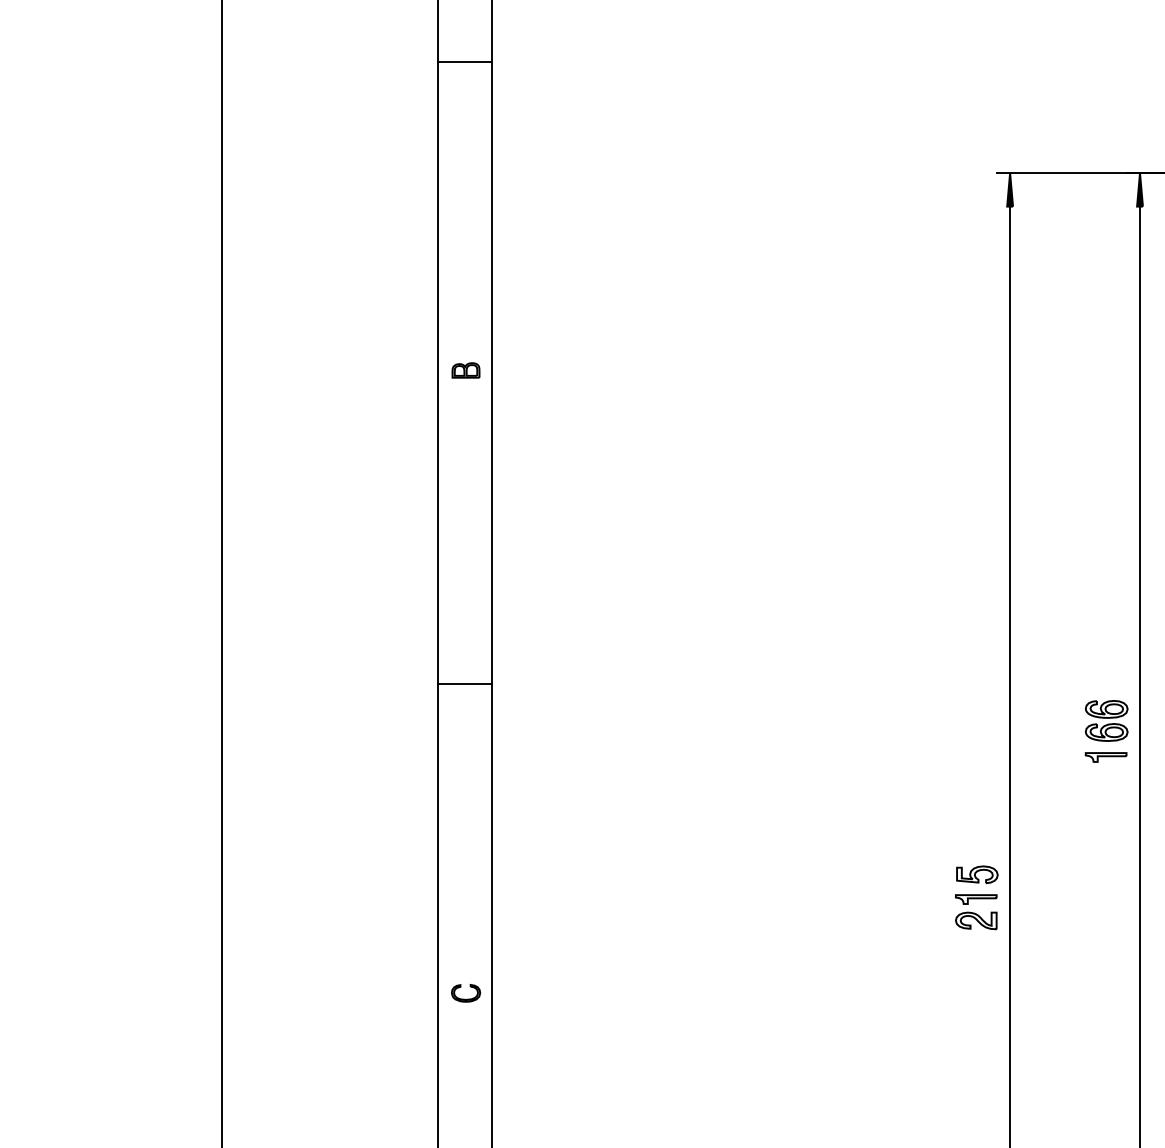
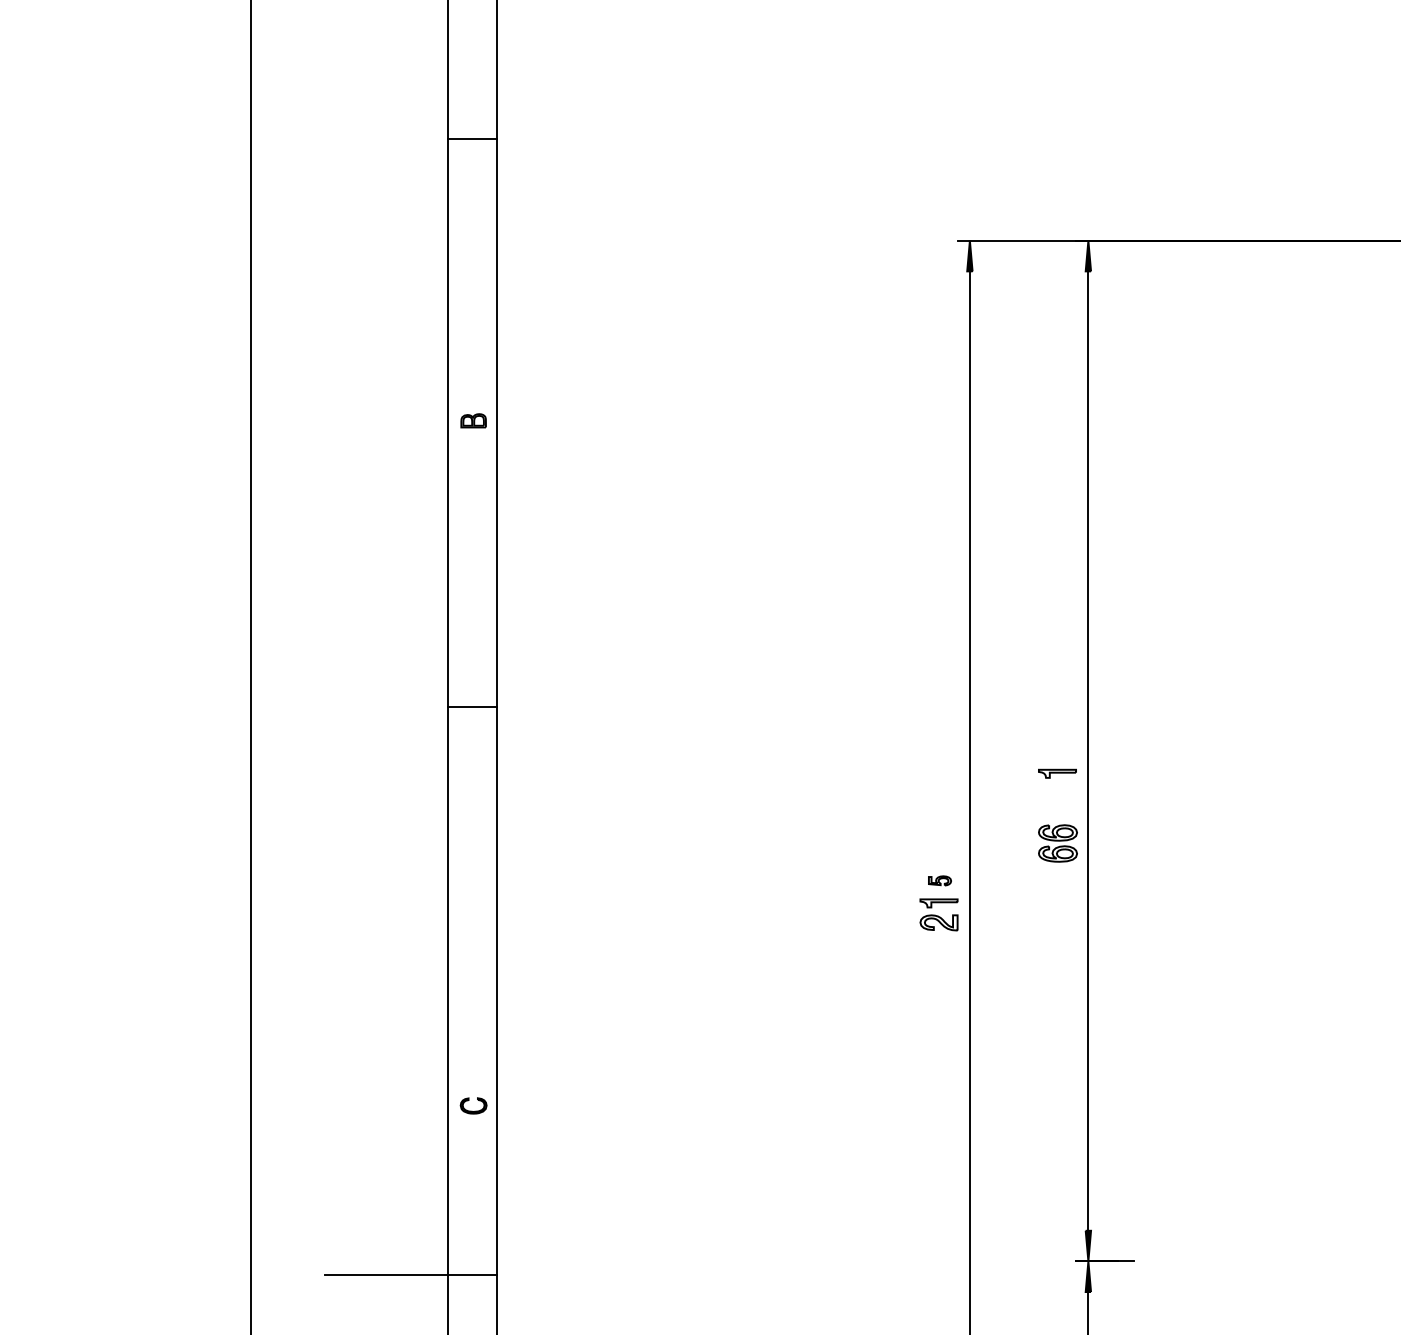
part: (1106, 720) -> (1057, 843), moved
part: (976, 874) -> (939, 880), size x0.6
part: (465, 992) -> (473, 1105), moved

